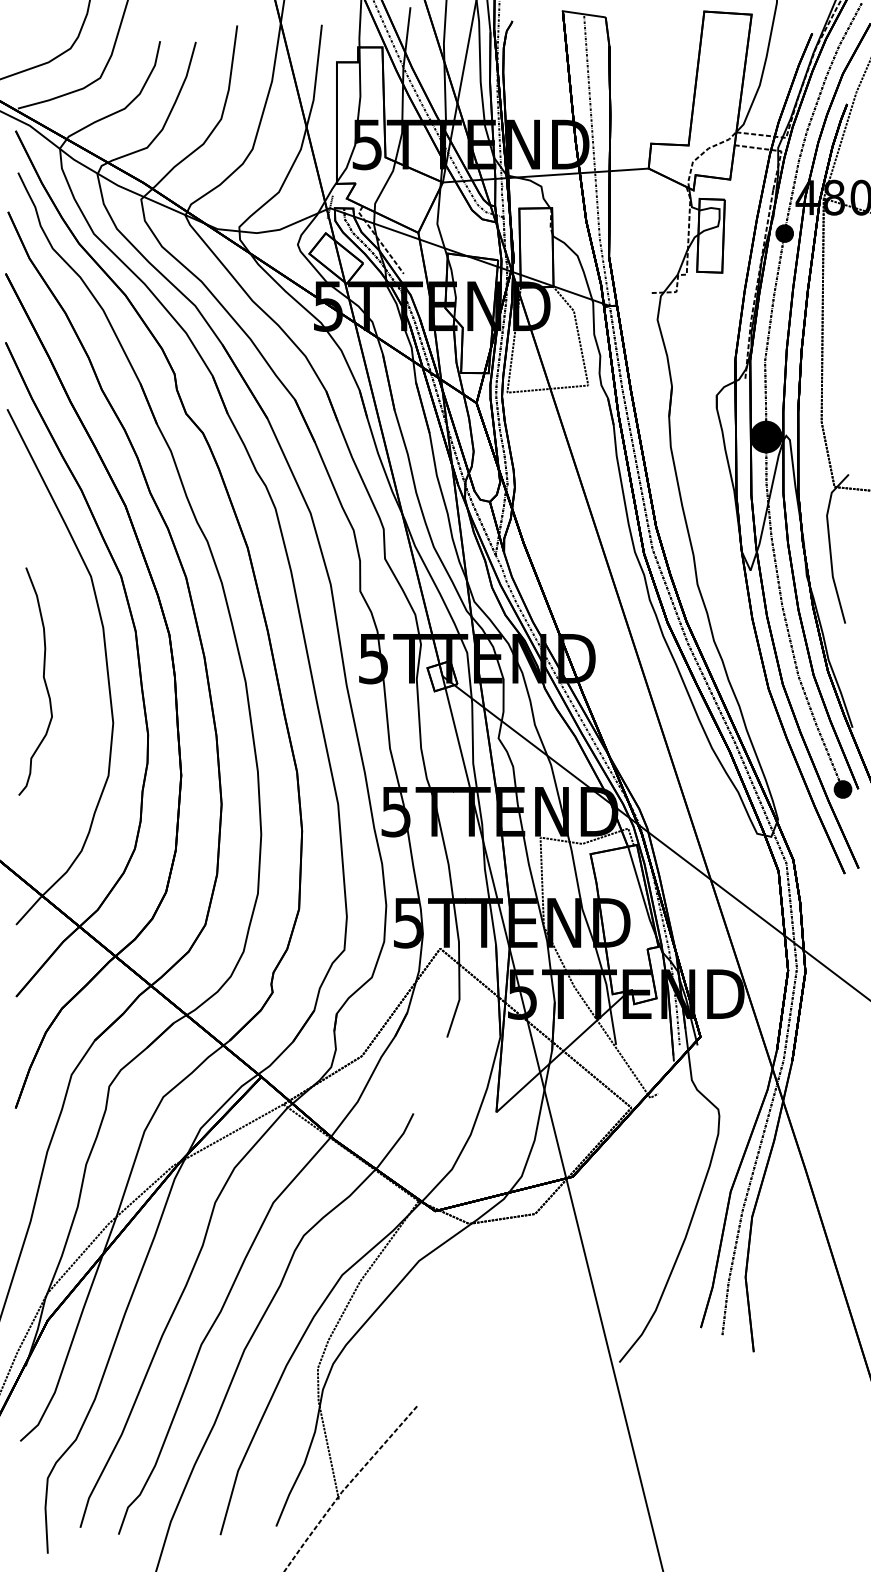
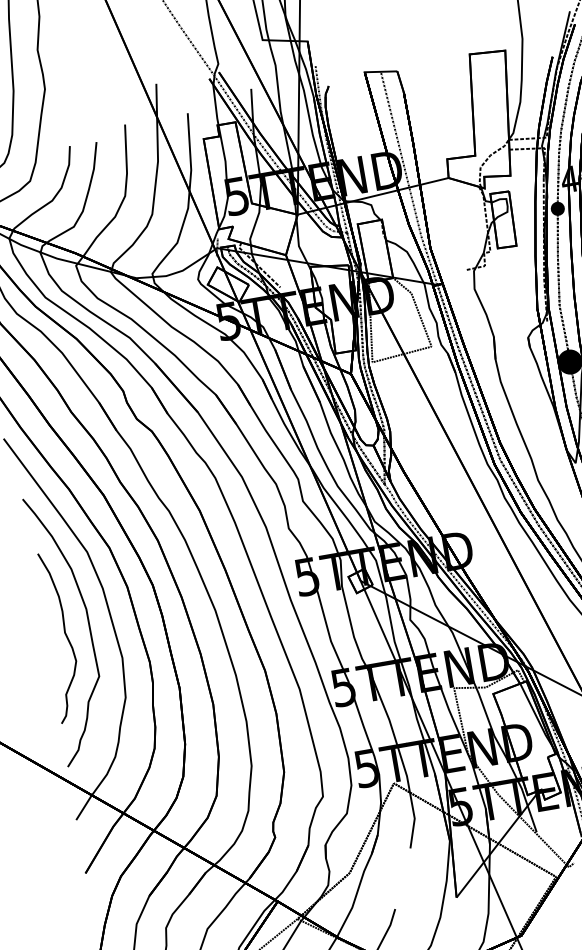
curve: (76, 672) -> (88, 625), added

